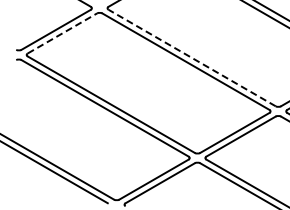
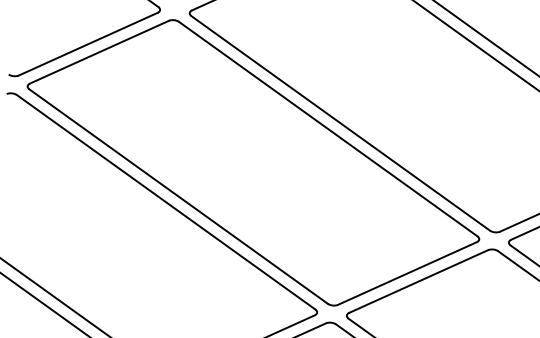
line: (62, 33) -> (99, 52), dashed -> solid
line: (191, 57) -> (339, 122), dashed -> solid

